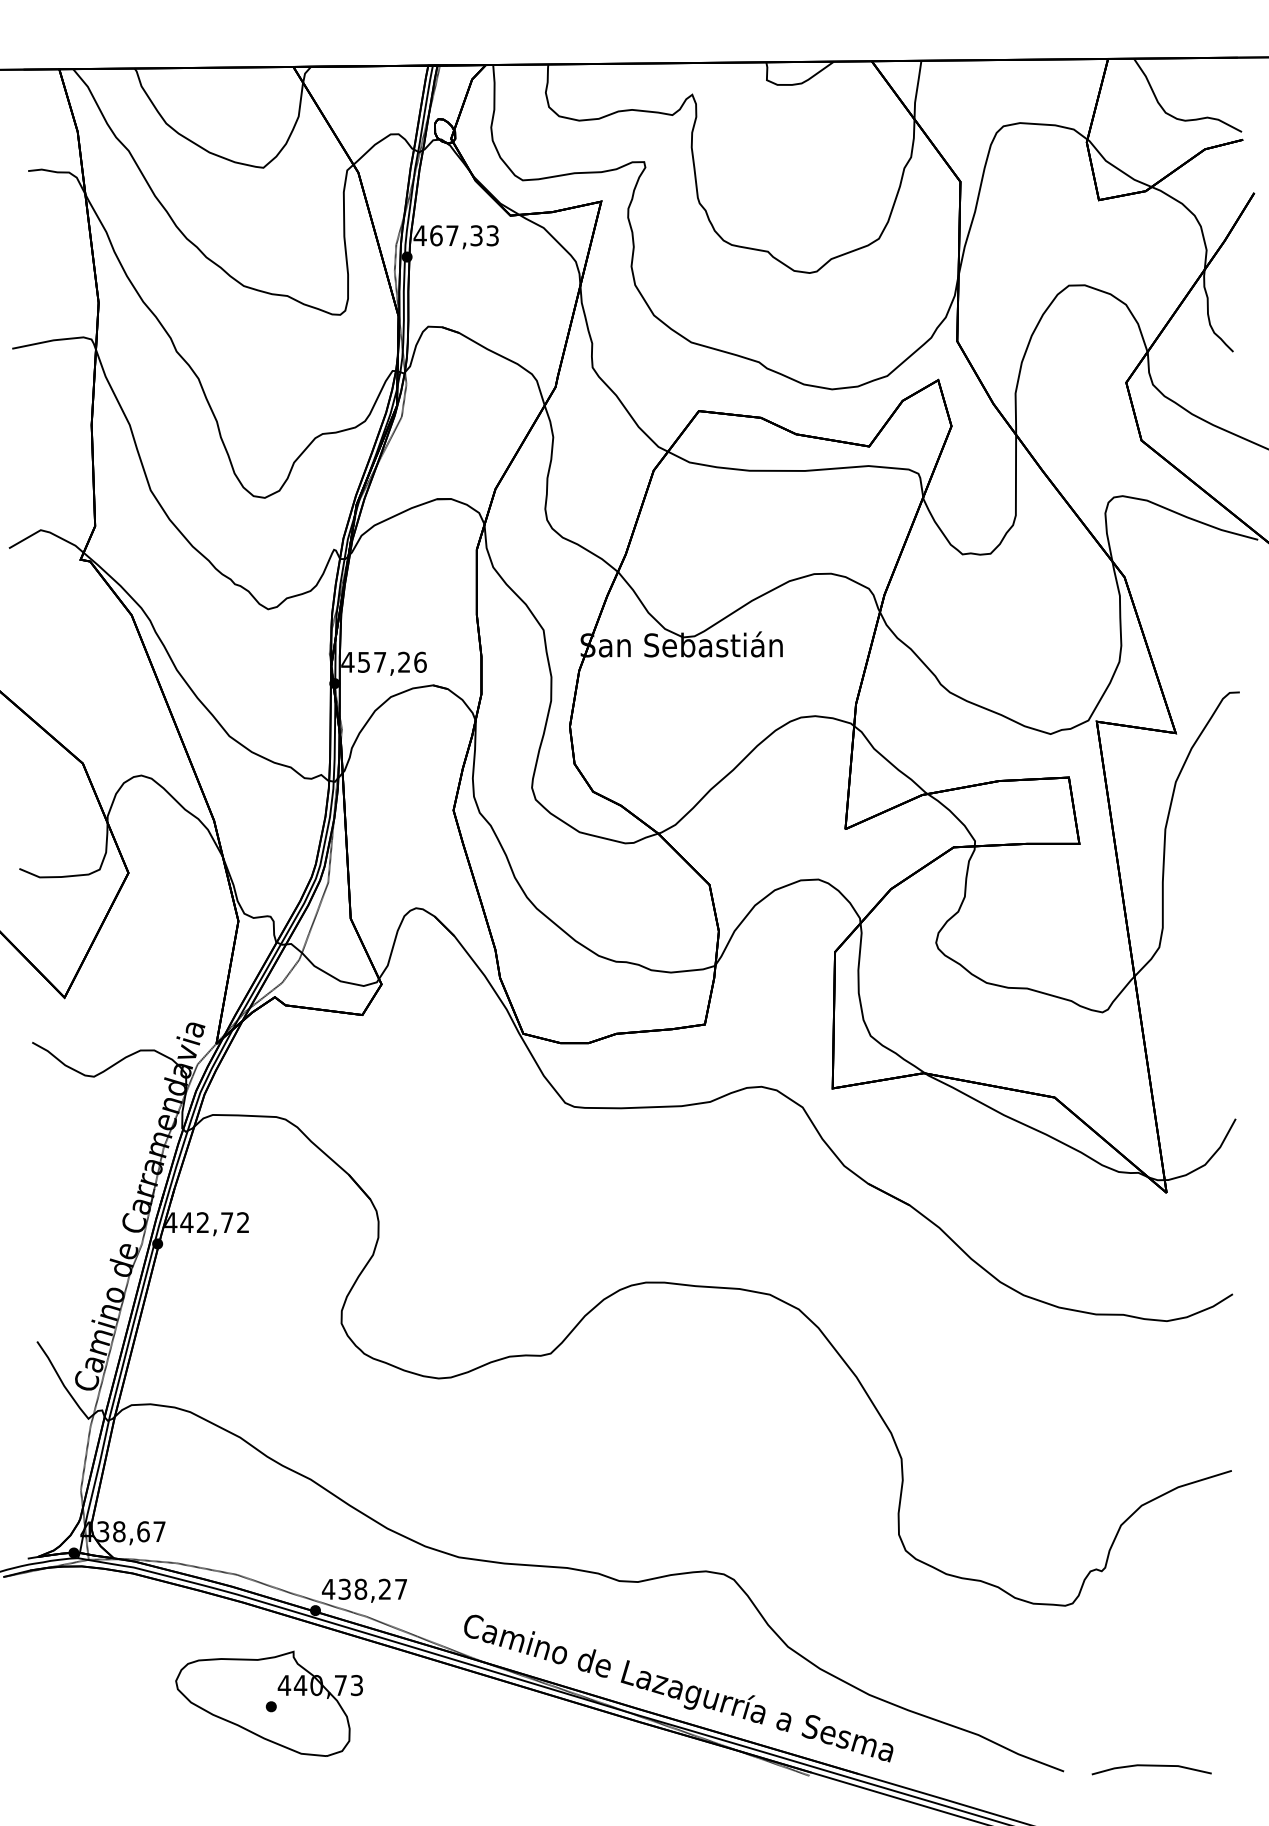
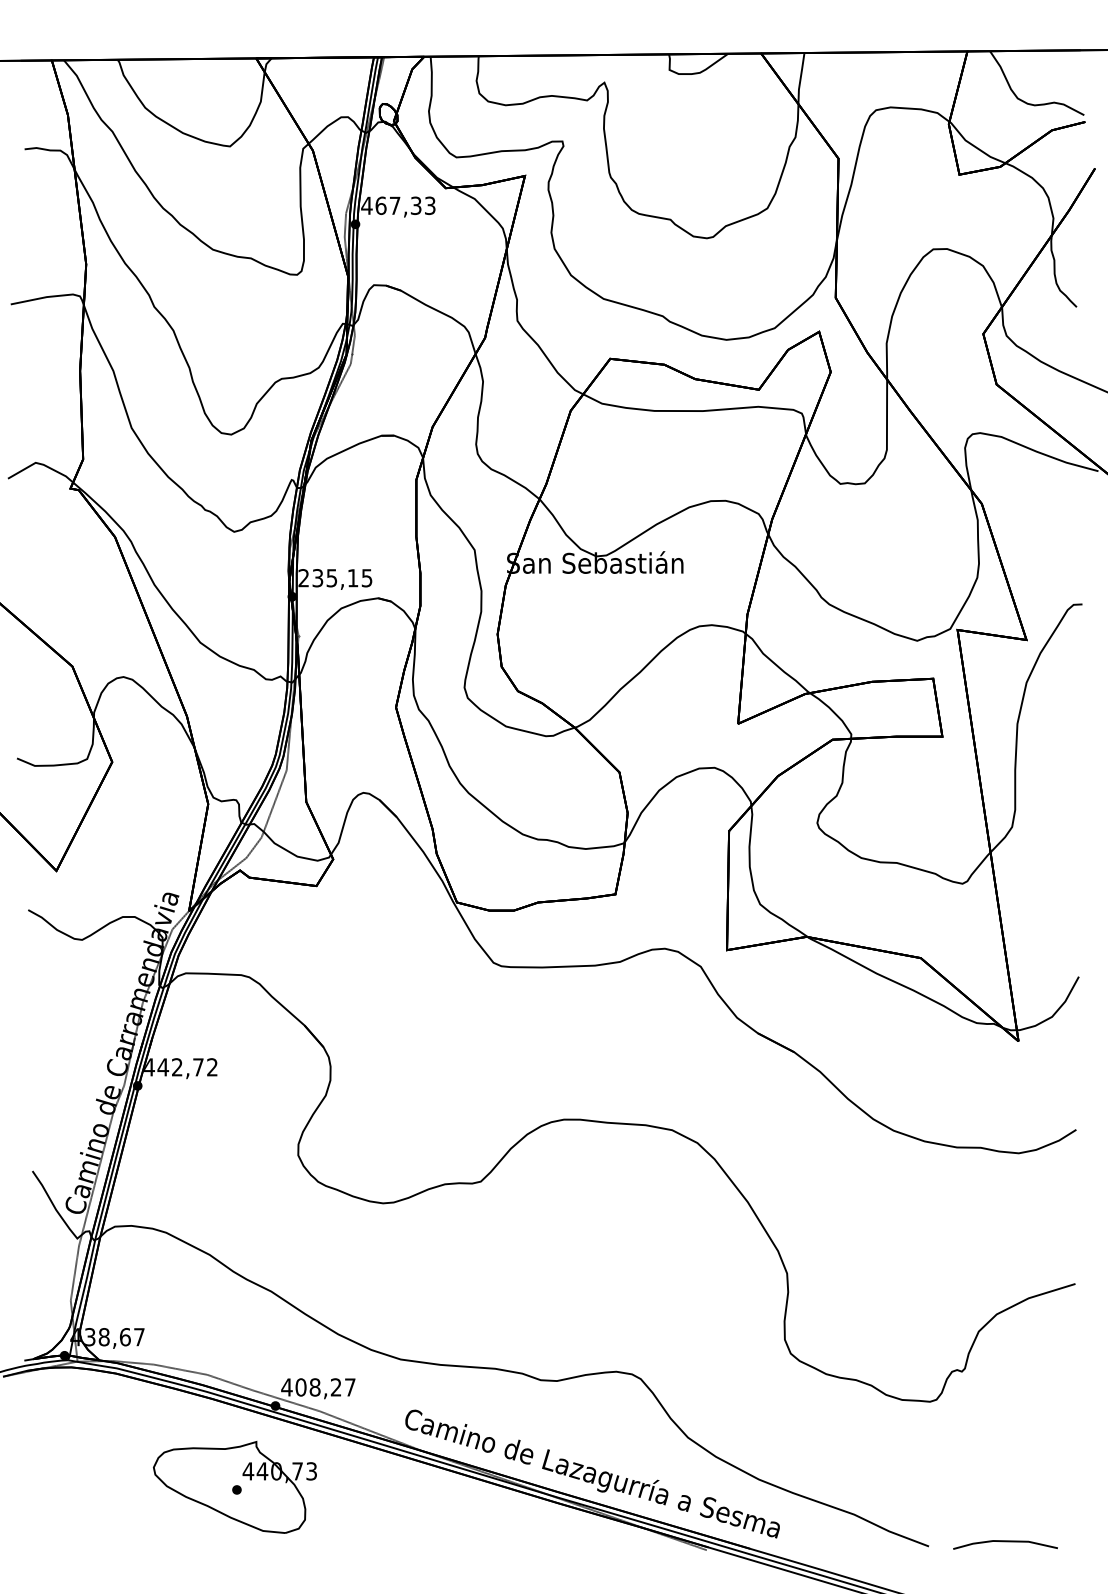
text: (384, 662) -> (335, 578), 457,26 -> 235,15
text: (344, 1589) -> (300, 1387), 438,27 -> 408,27

